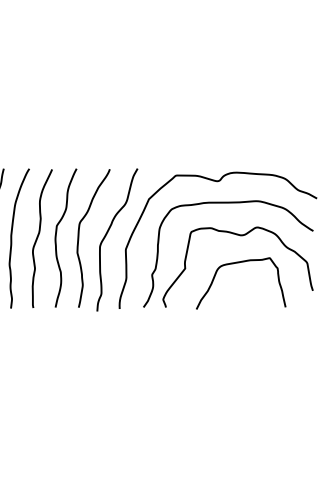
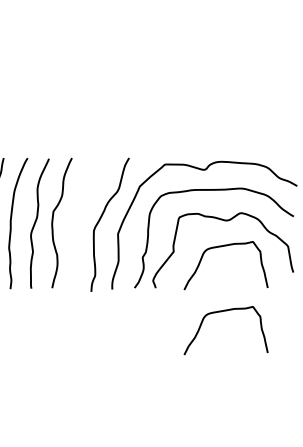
curve: (79, 238) -> (74, 223), removed
curve: (236, 333) -> (221, 312), added

